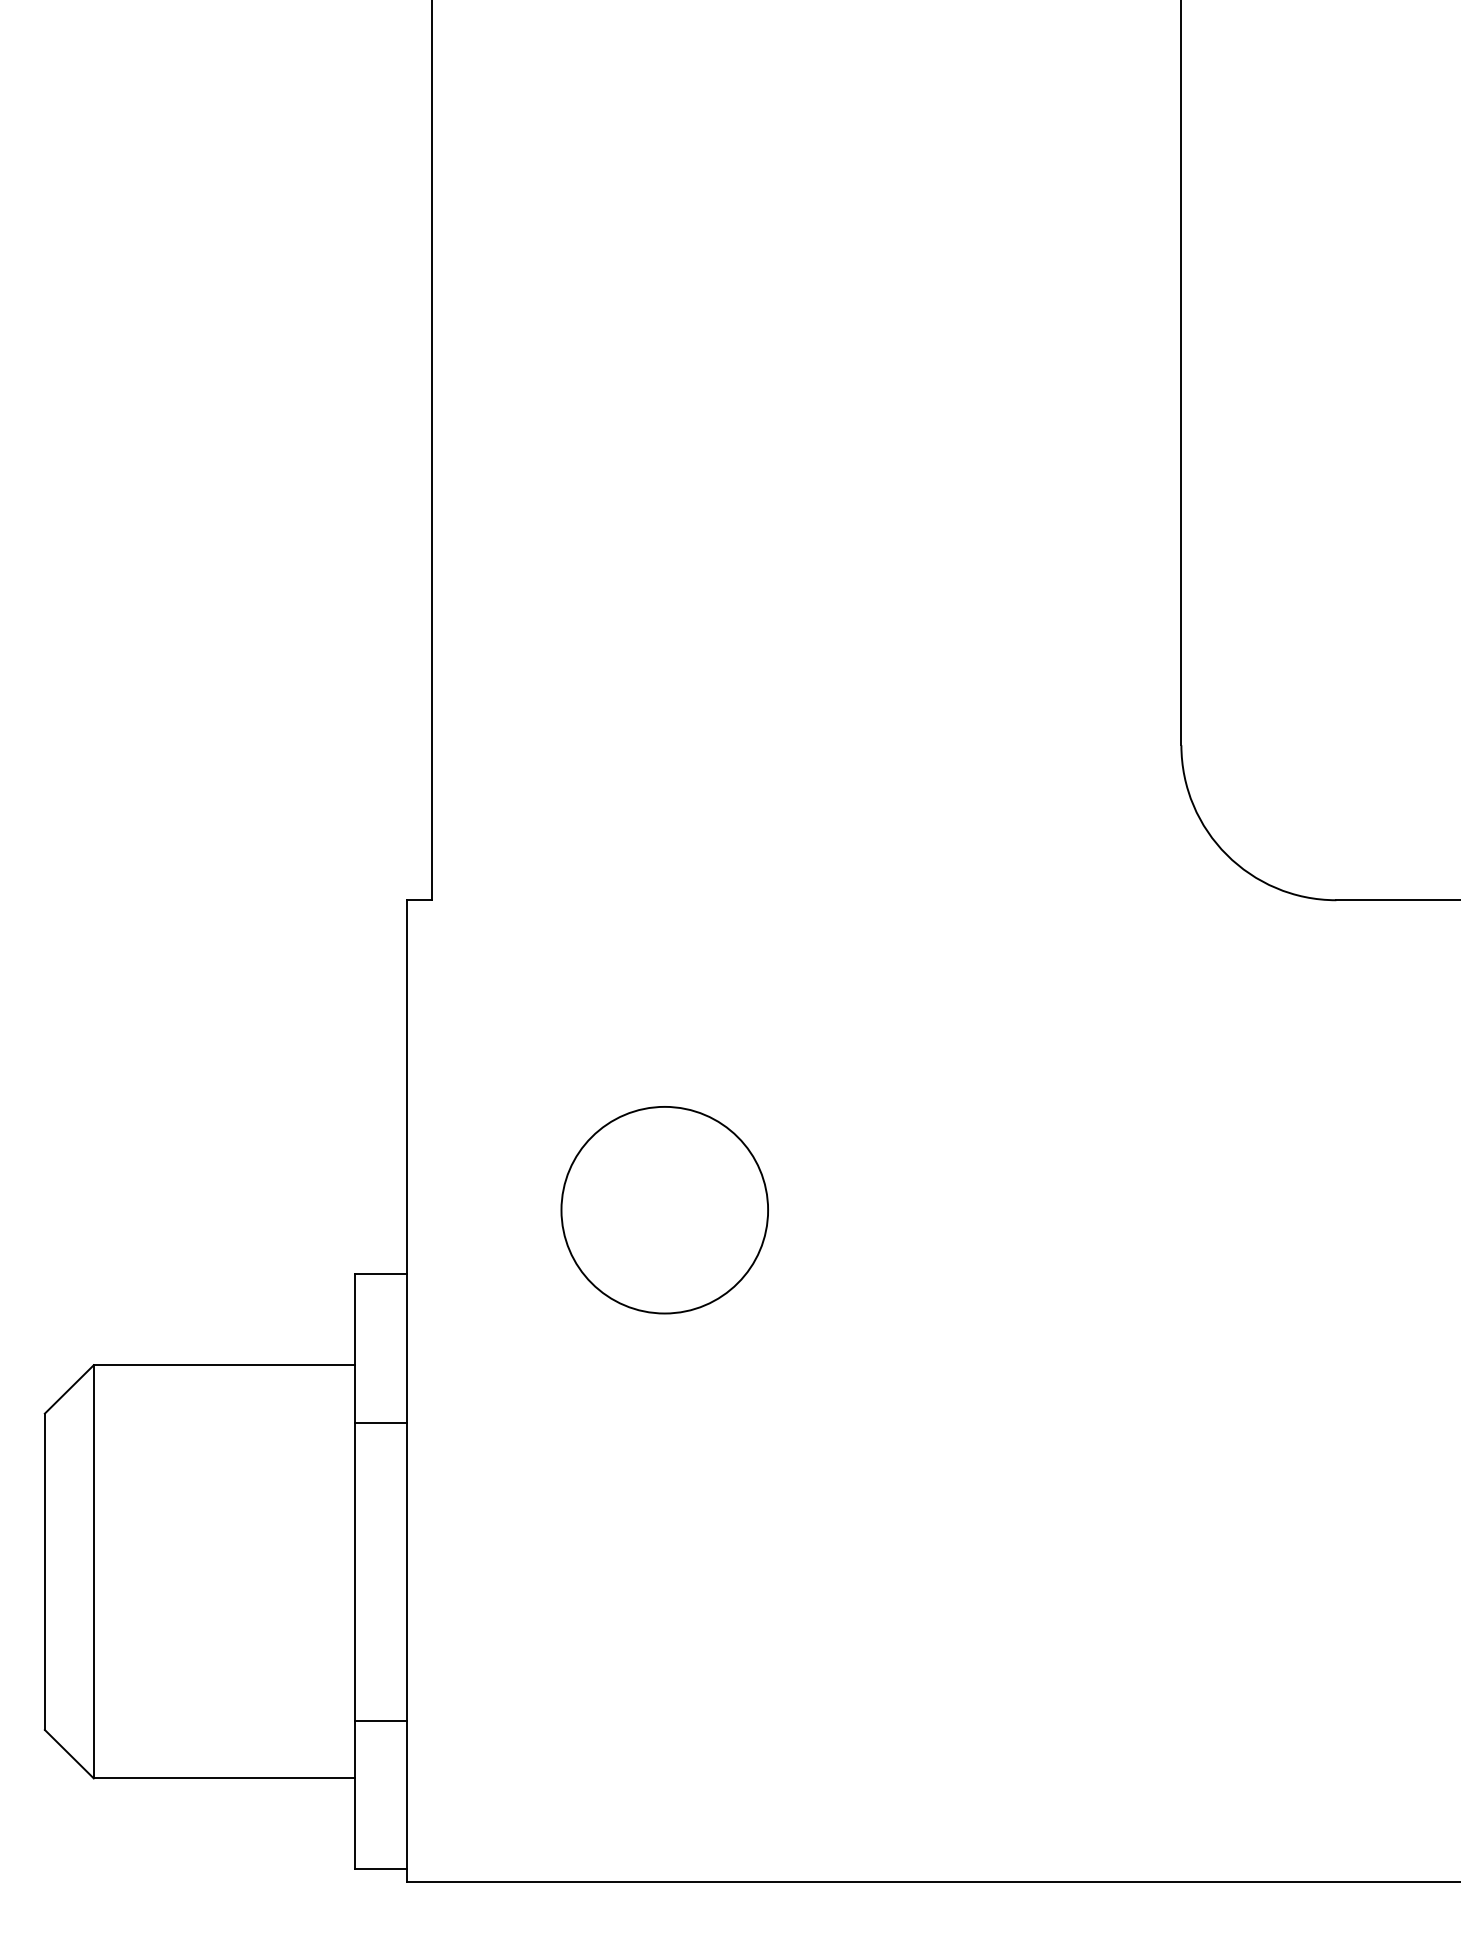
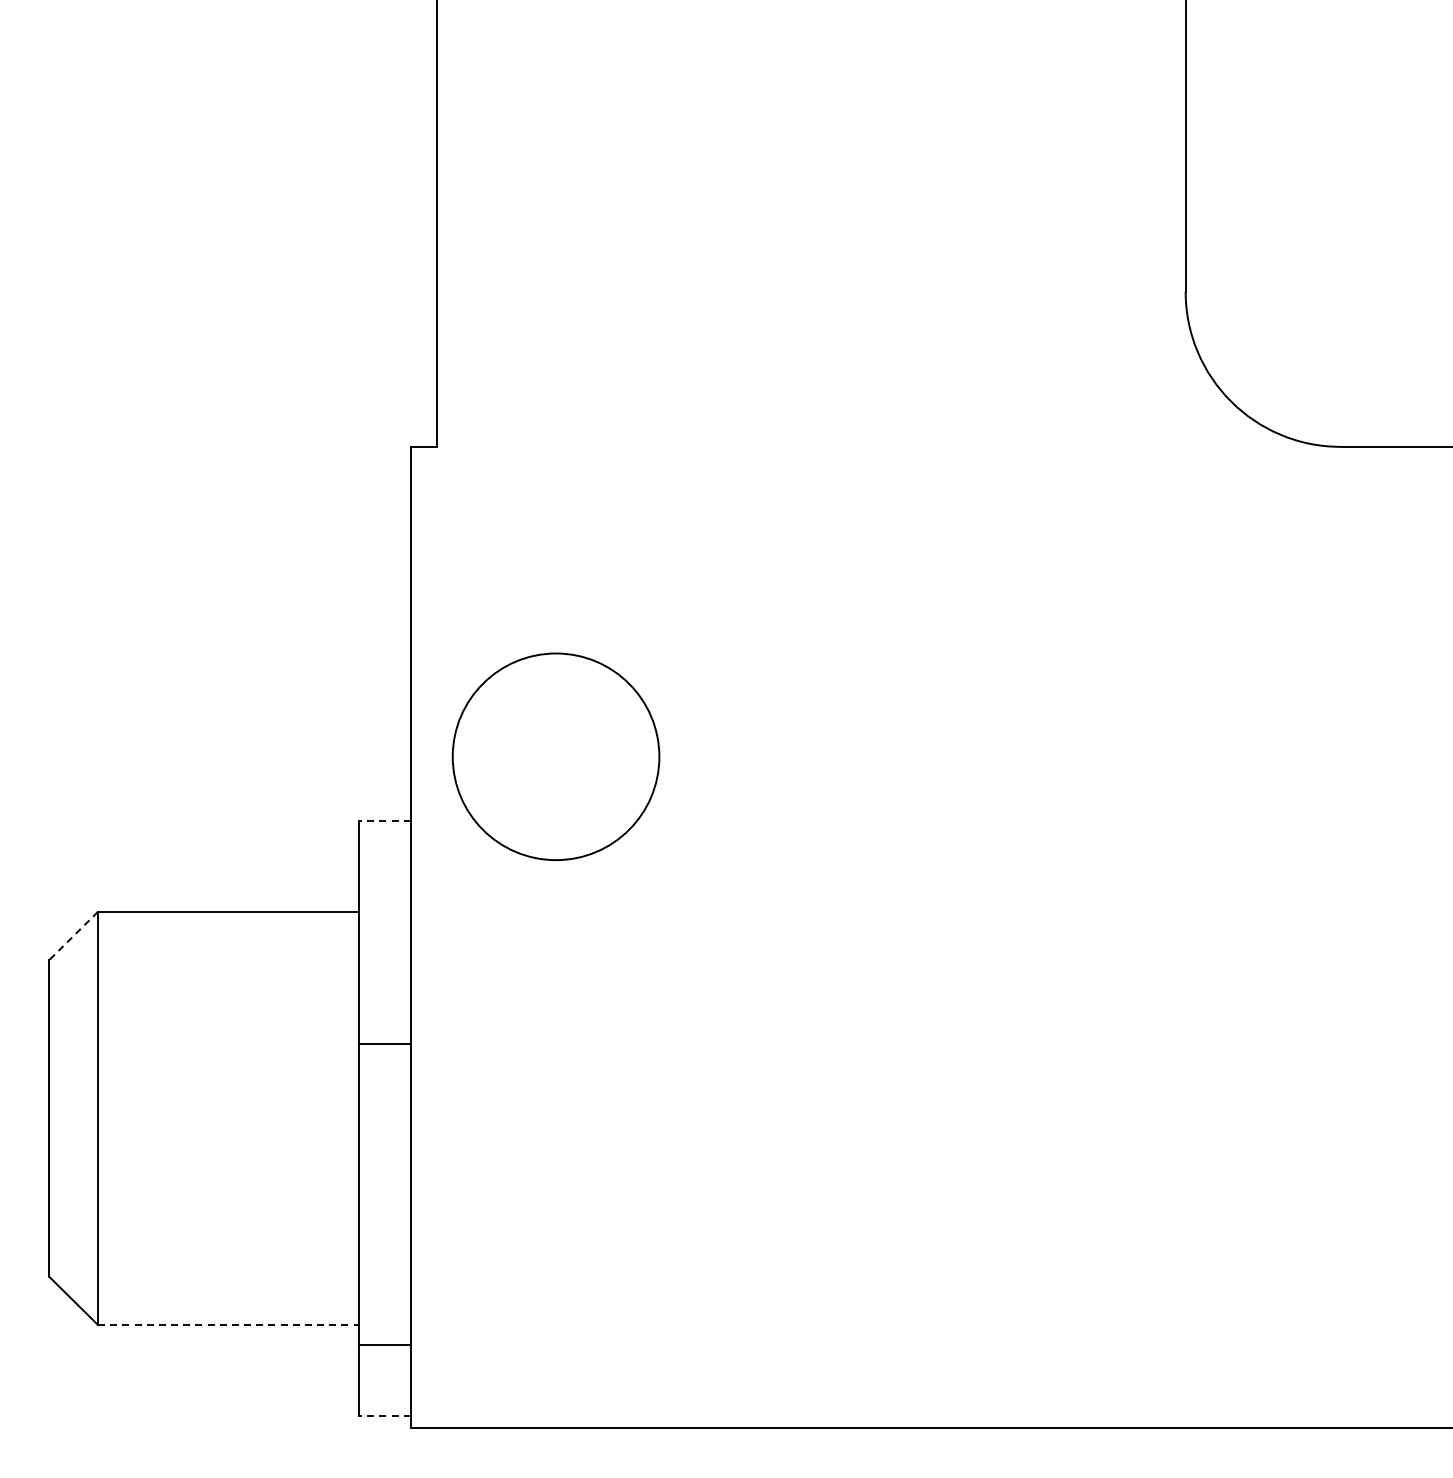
circle: (664, 1210) -> (555, 757), moved
line: (380, 1274) -> (384, 821), solid -> dashed
line: (69, 1389) -> (73, 936), solid -> dashed
line: (380, 1422) -> (384, 1043), moved
line: (380, 1720) -> (384, 1345), moved
line: (224, 1778) -> (228, 1325), solid -> dashed
line: (380, 1869) -> (384, 1416), solid -> dashed

